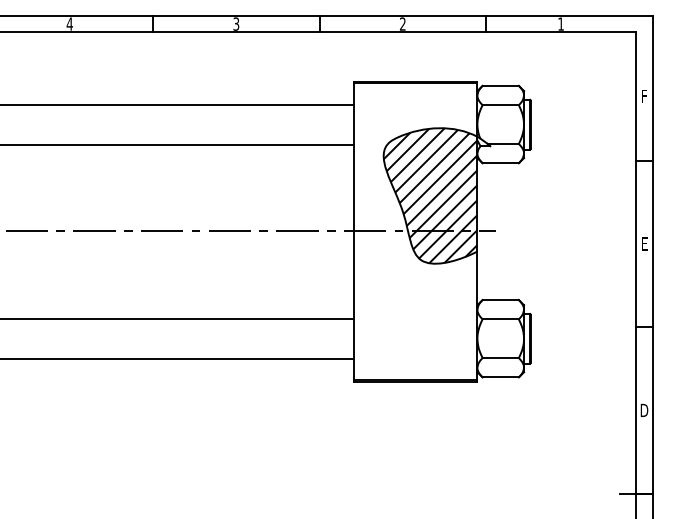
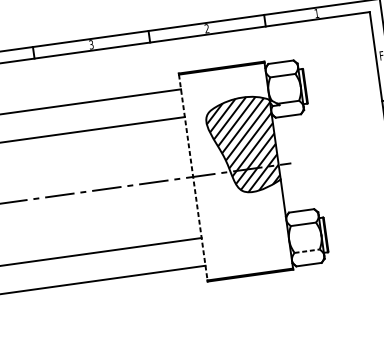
line: (354, 232) -> (193, 178), solid -> dashed
line: (501, 358) -> (307, 251), solid -> dashed

